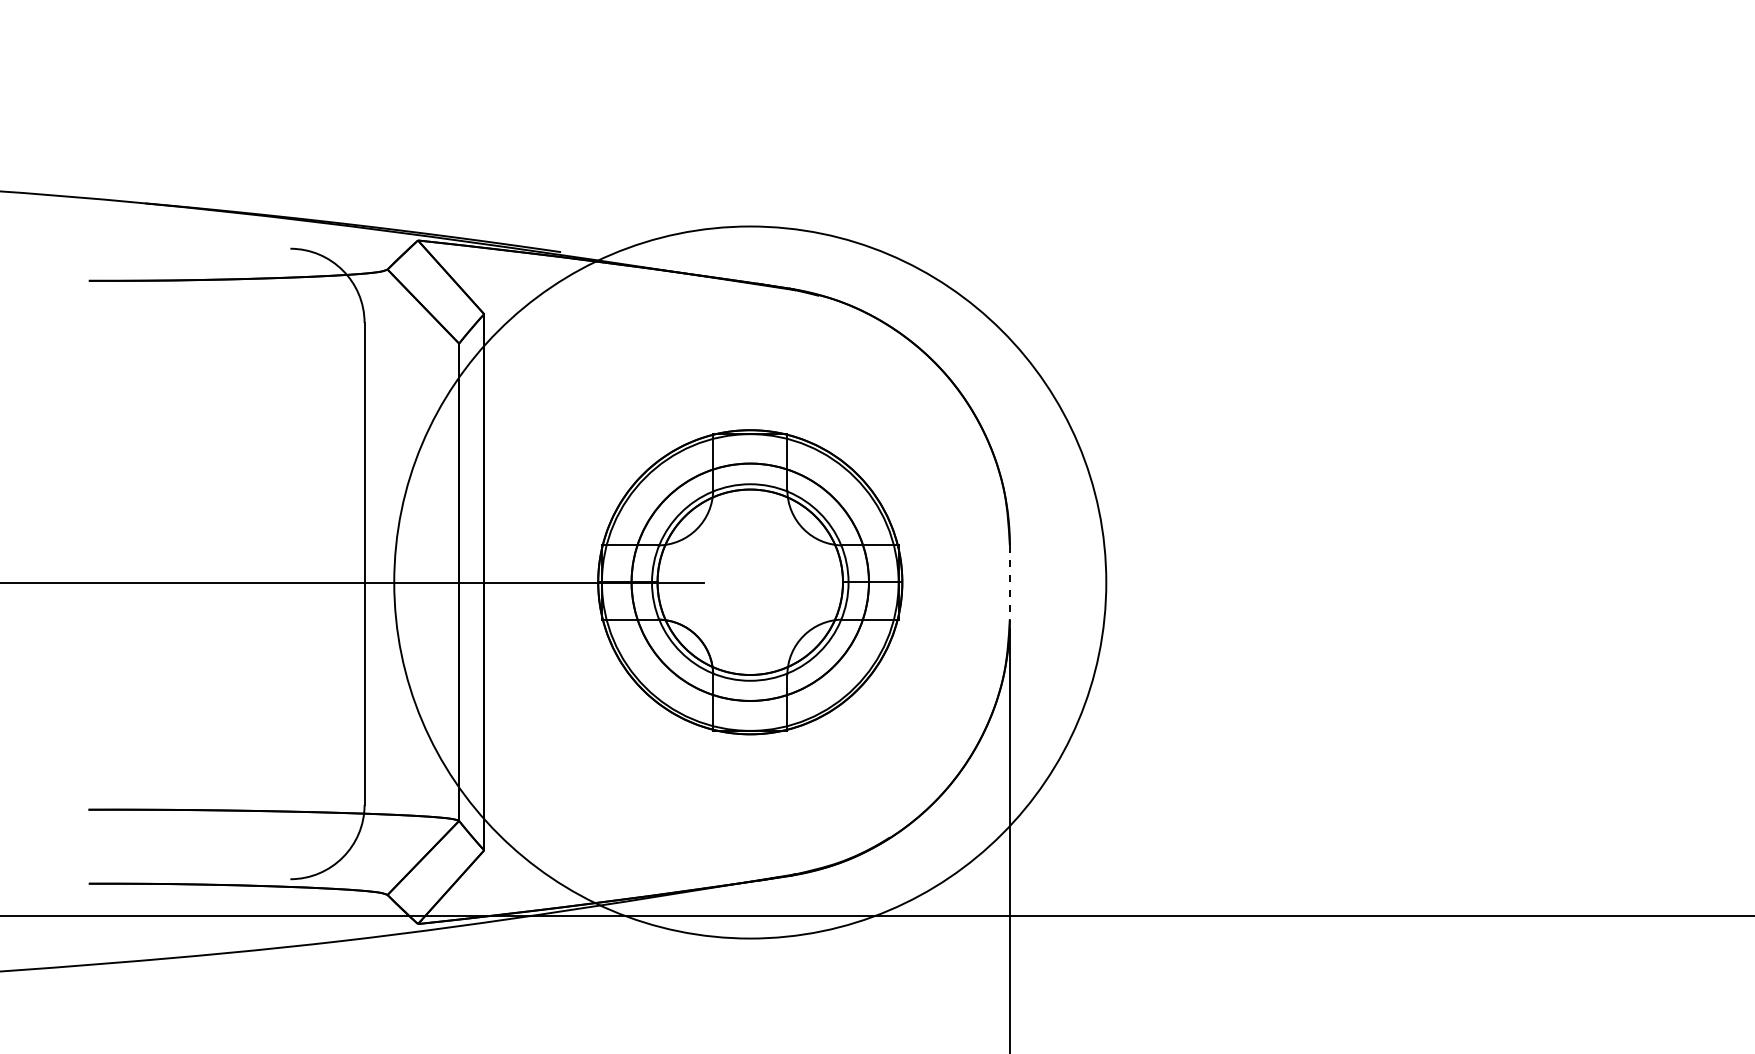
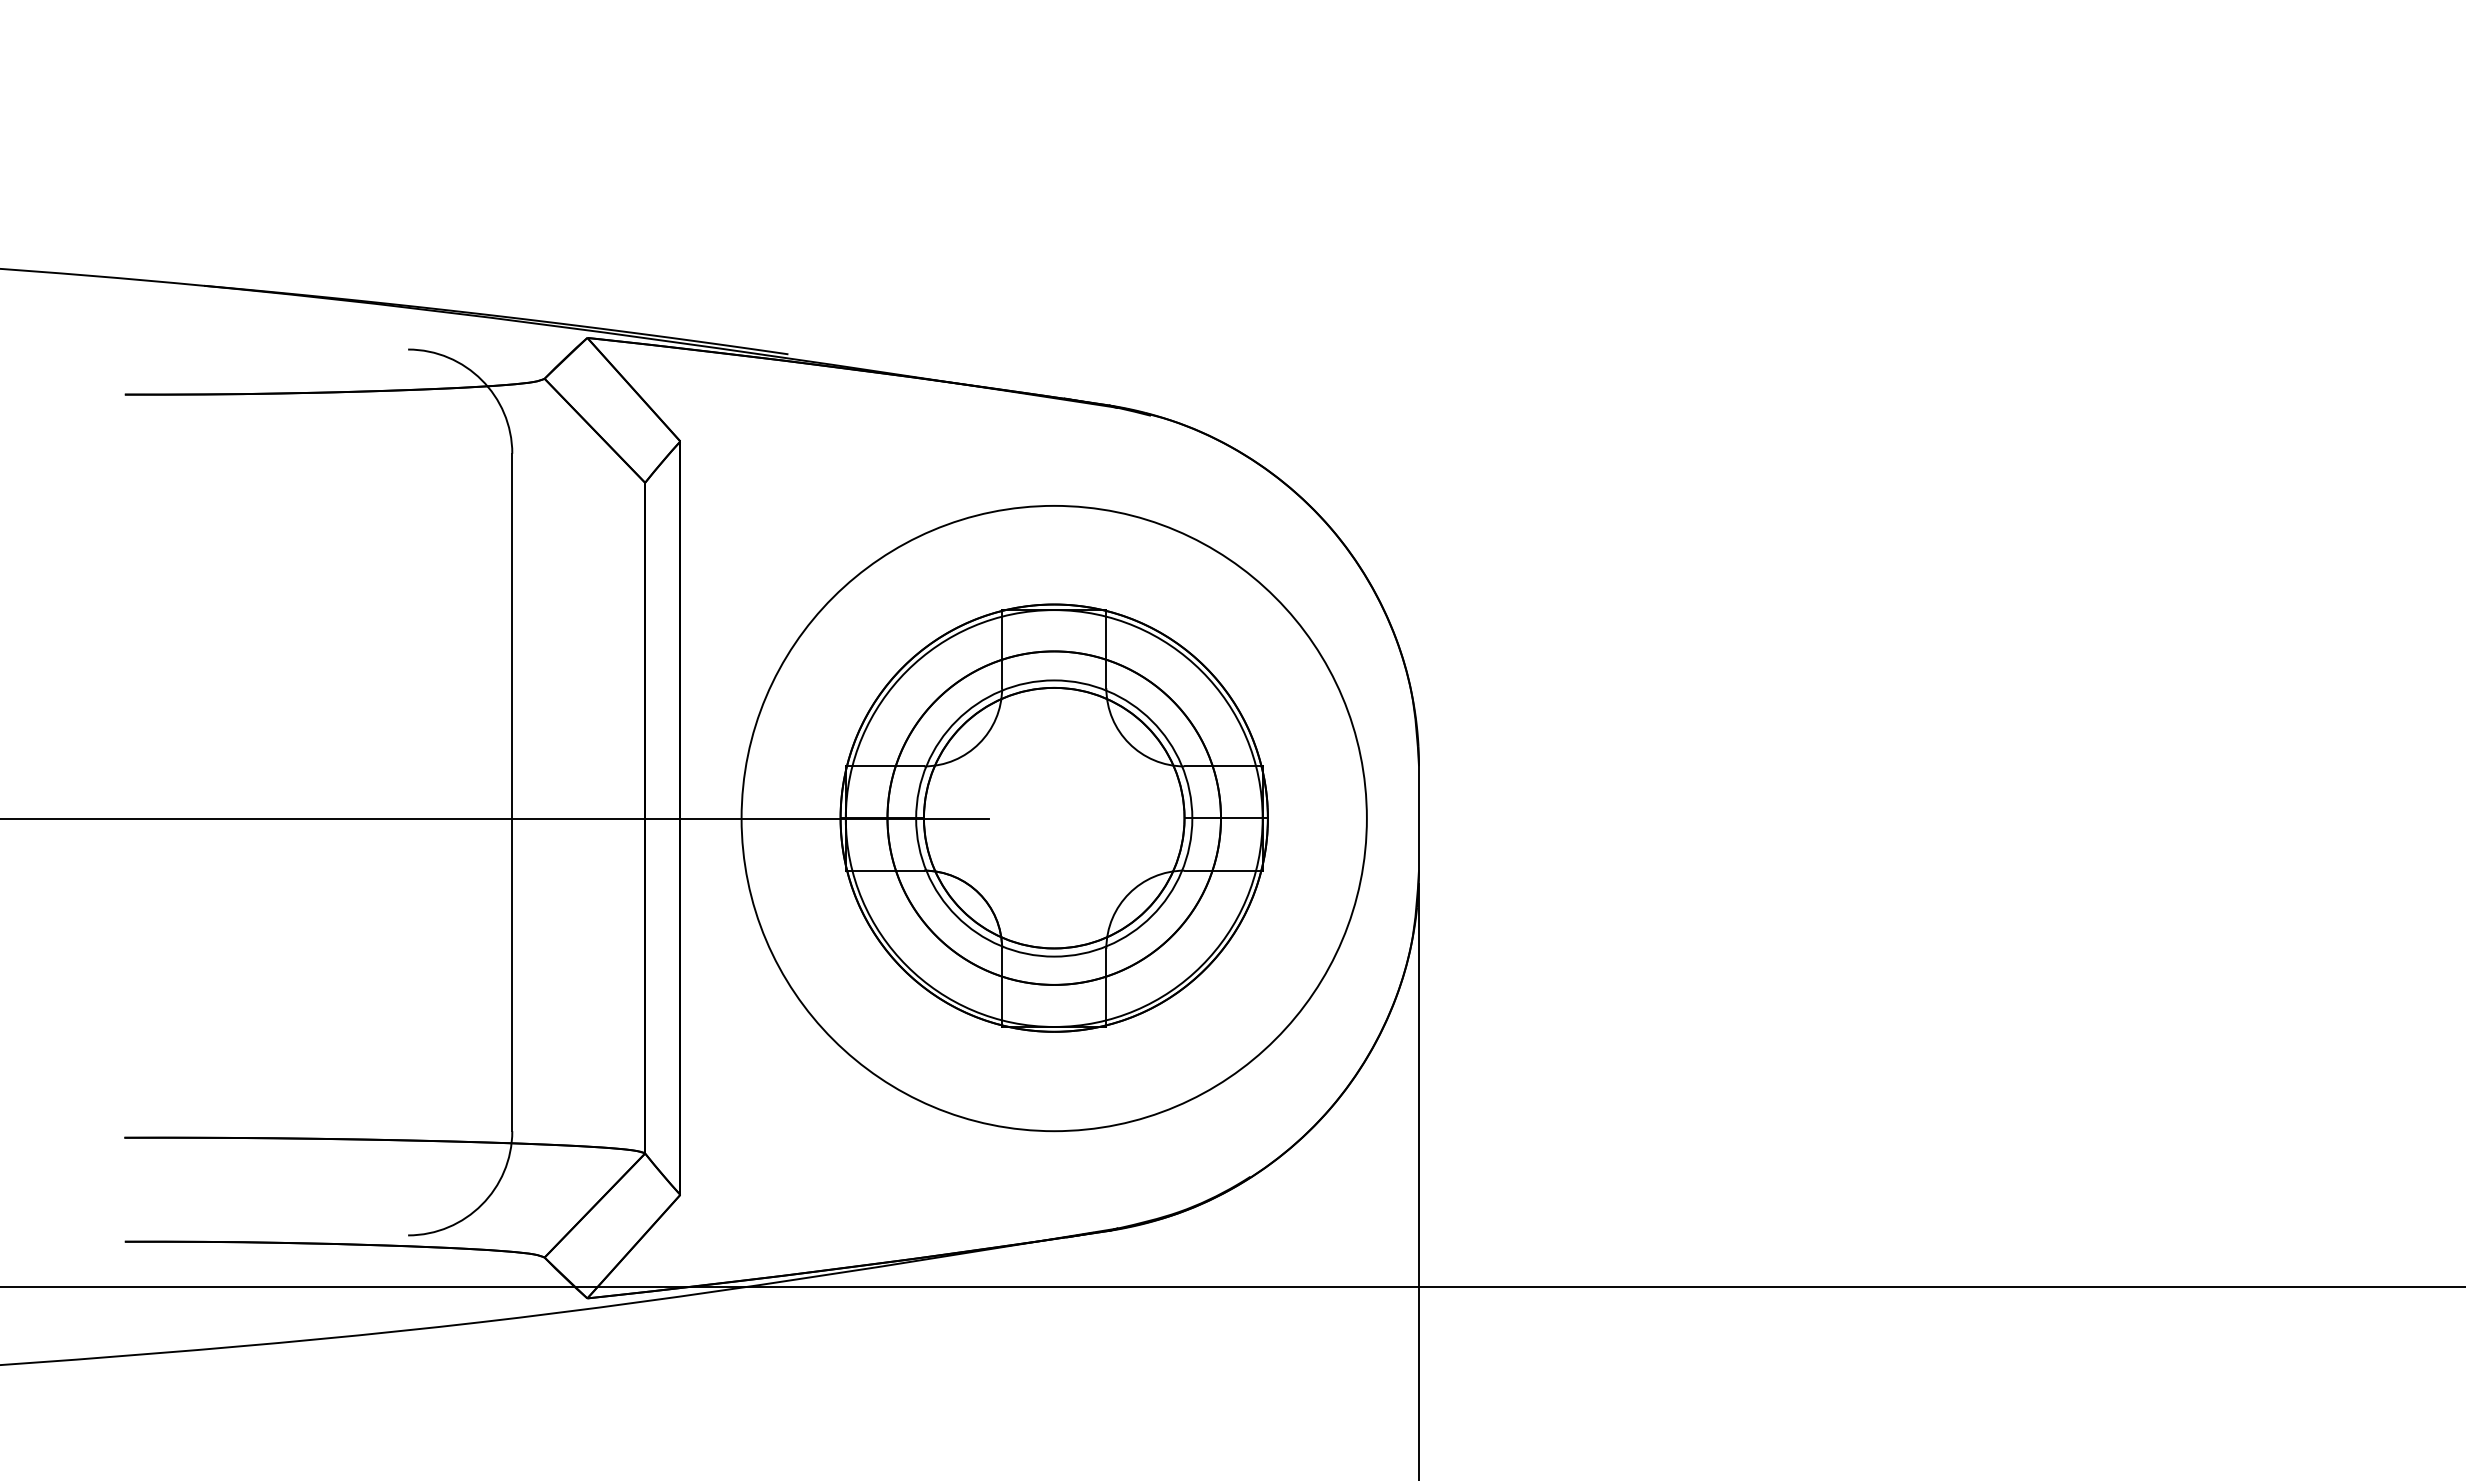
circle: (749, 582) -> (1053, 818), size x0.62
line: (1010, 582) -> (1419, 818), dashed -> solid

